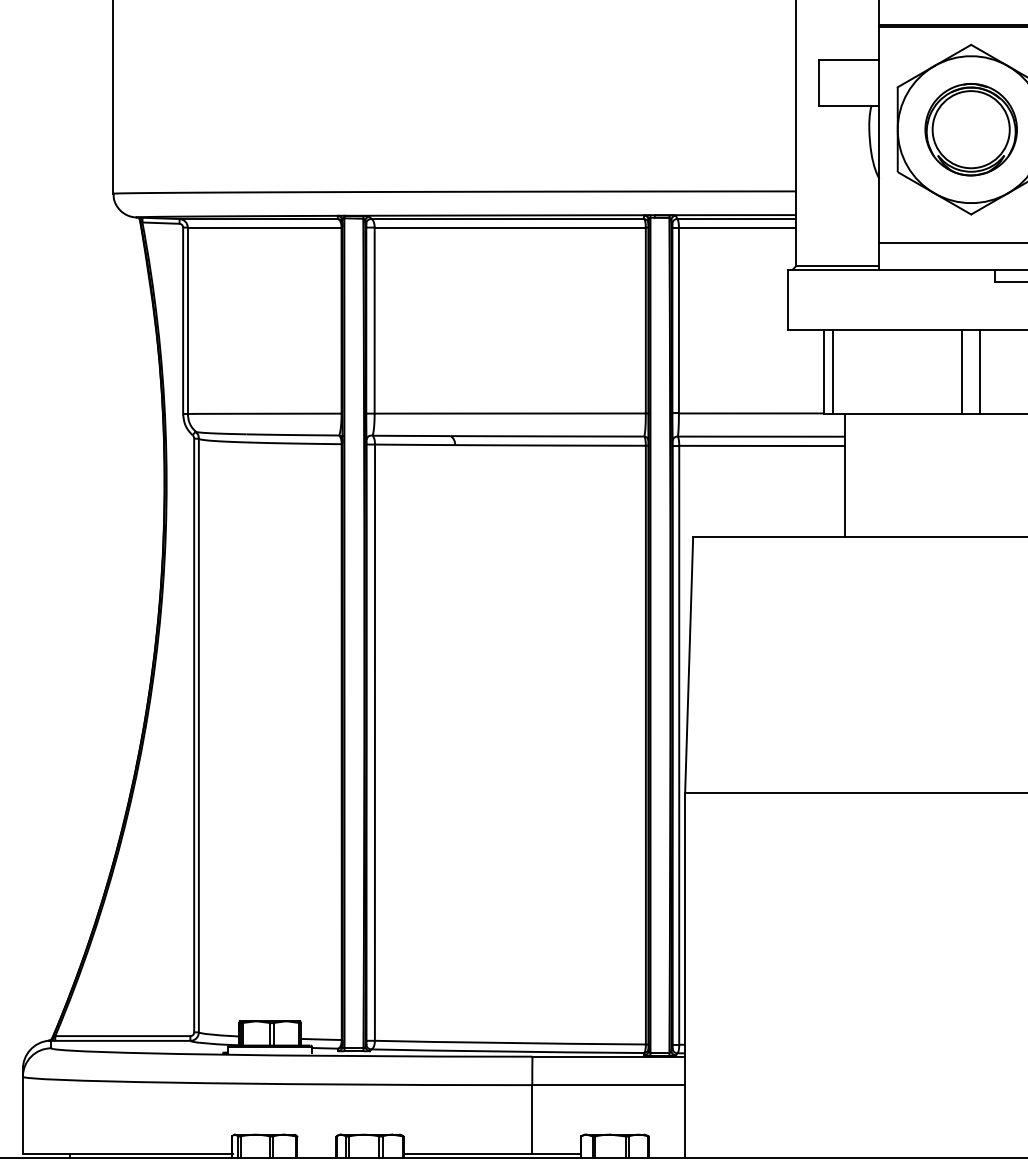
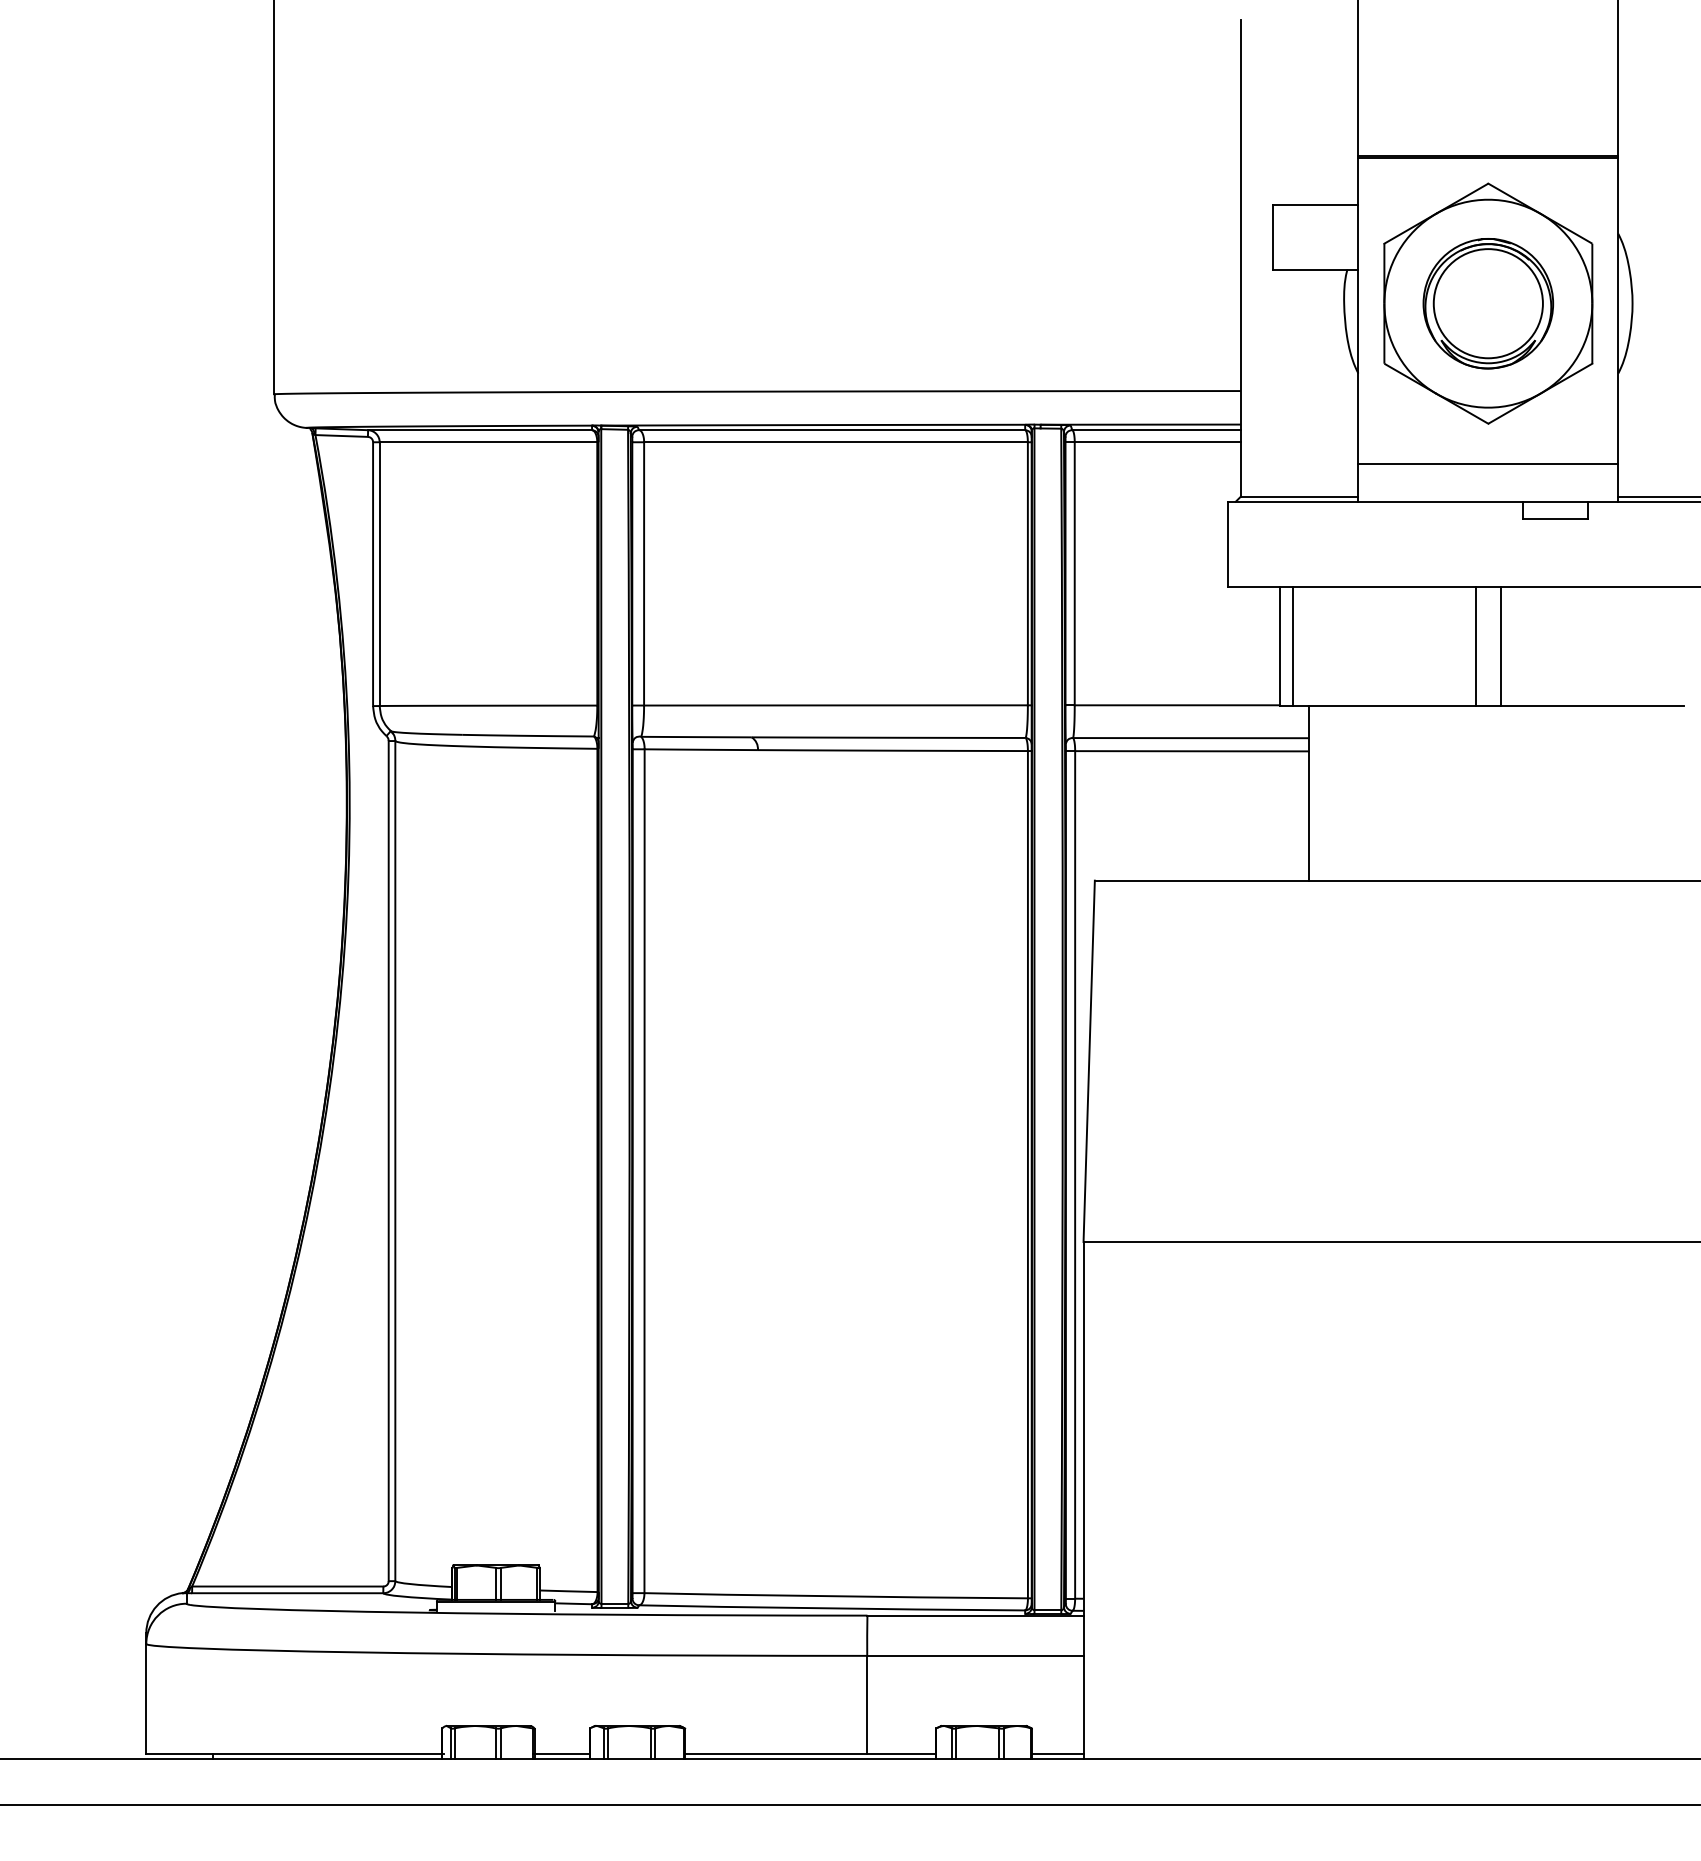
line: (316, 1154) -> (561, 1753), added
line: (666, 1154) -> (1057, 1753), added

